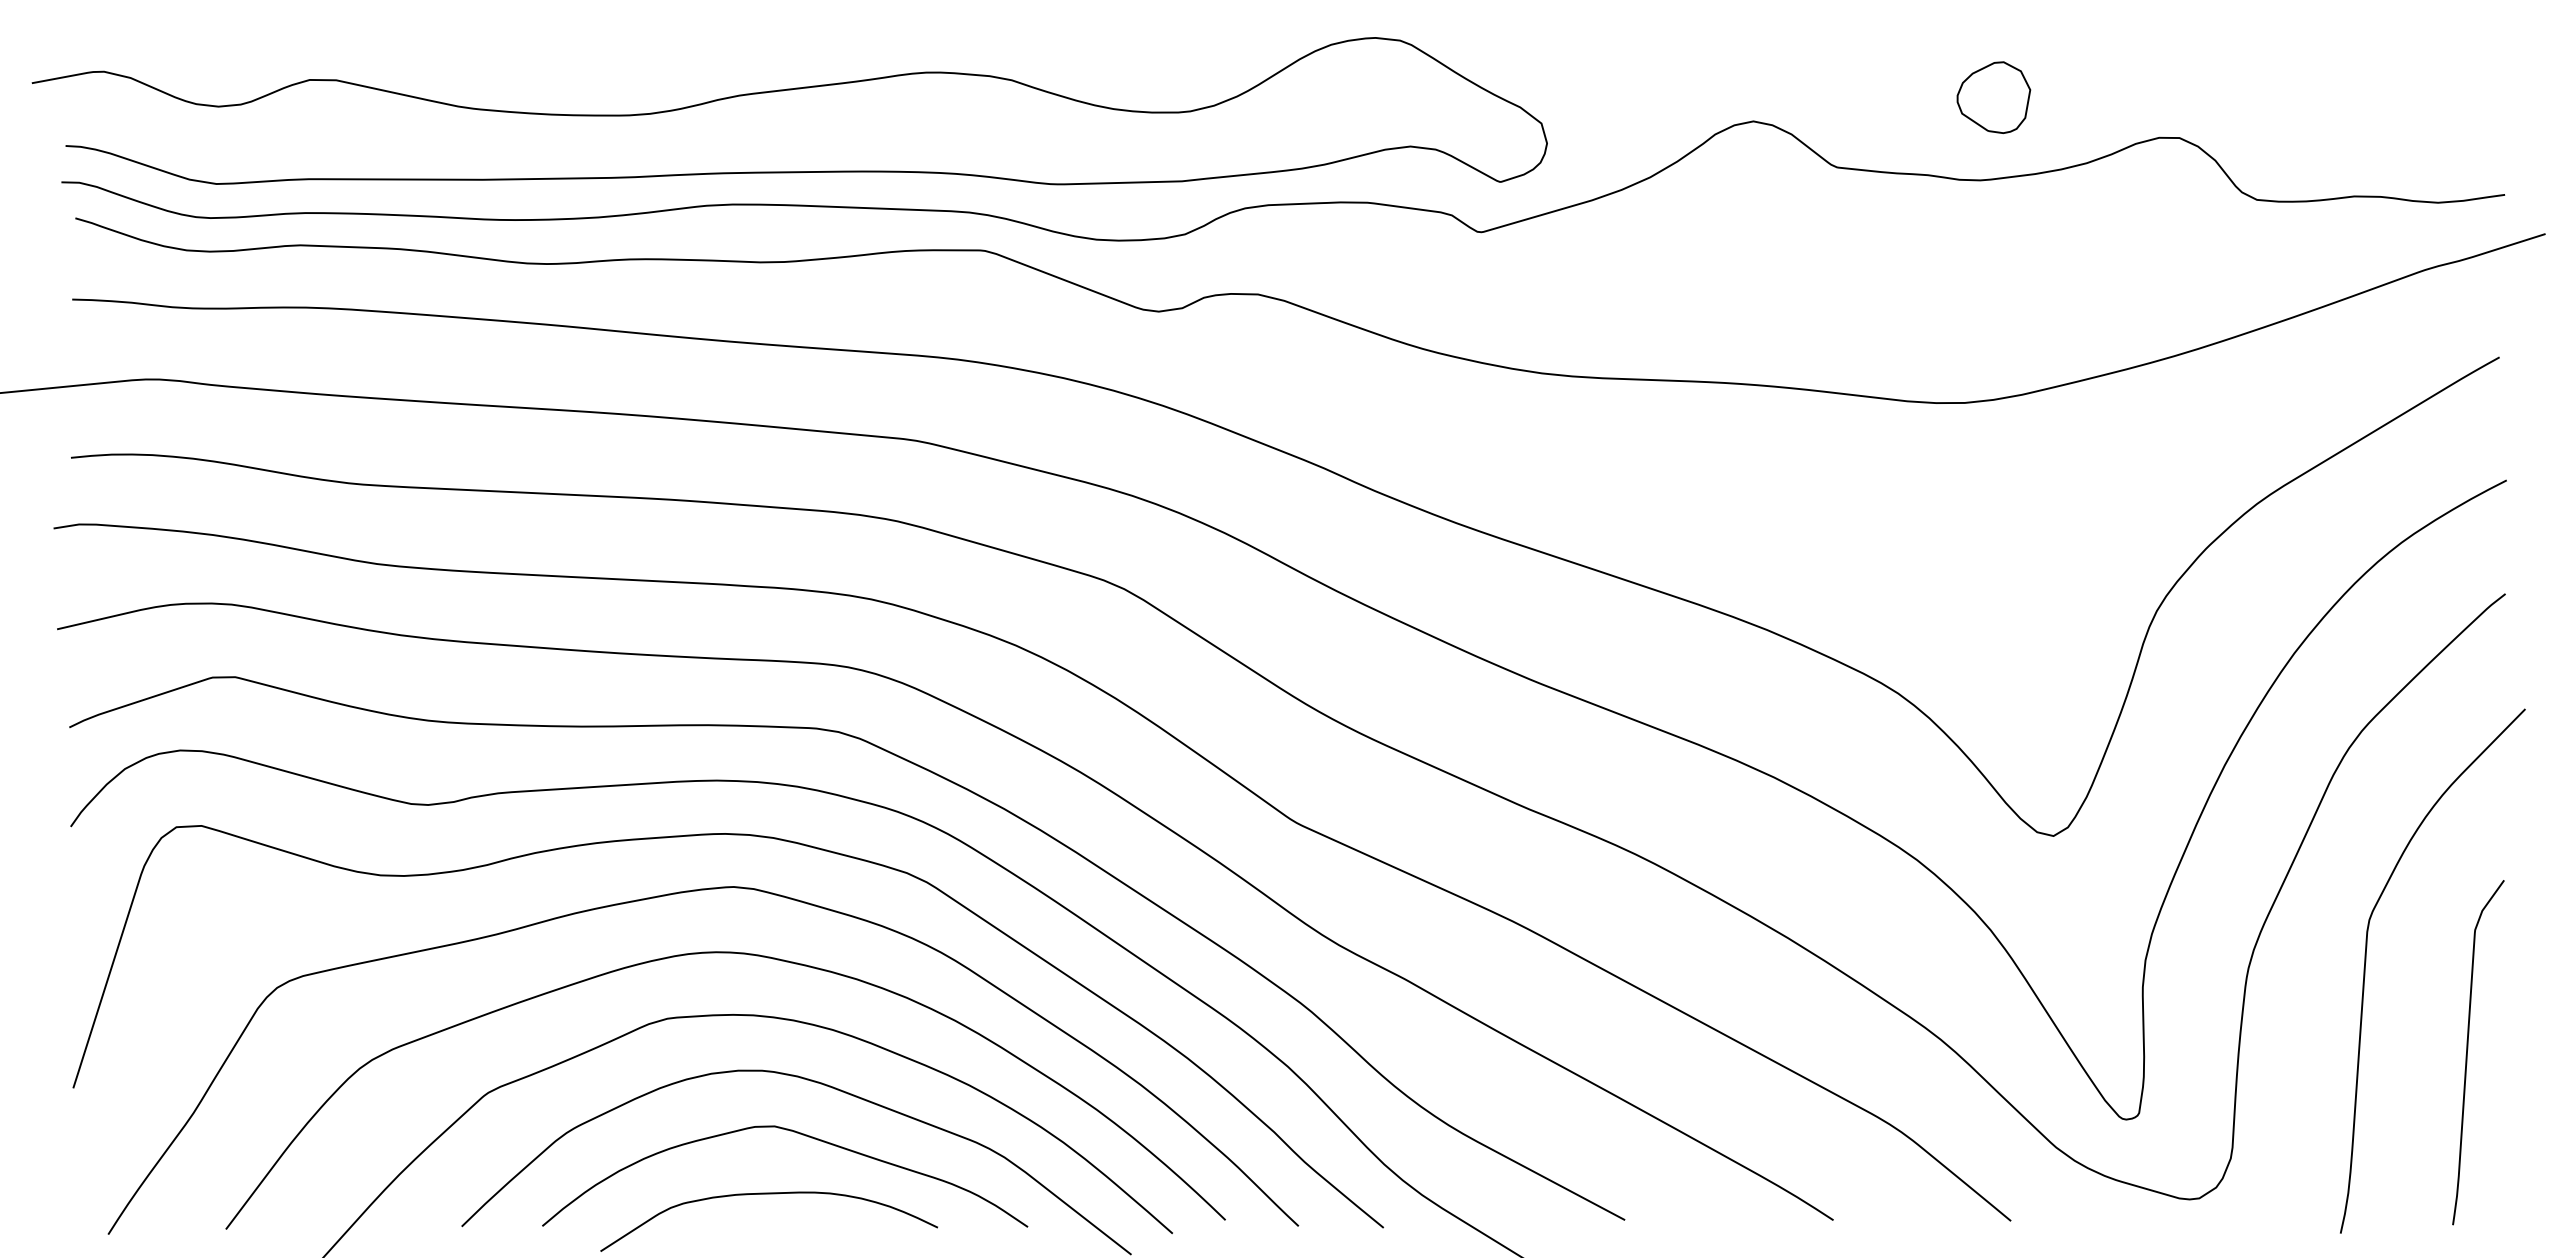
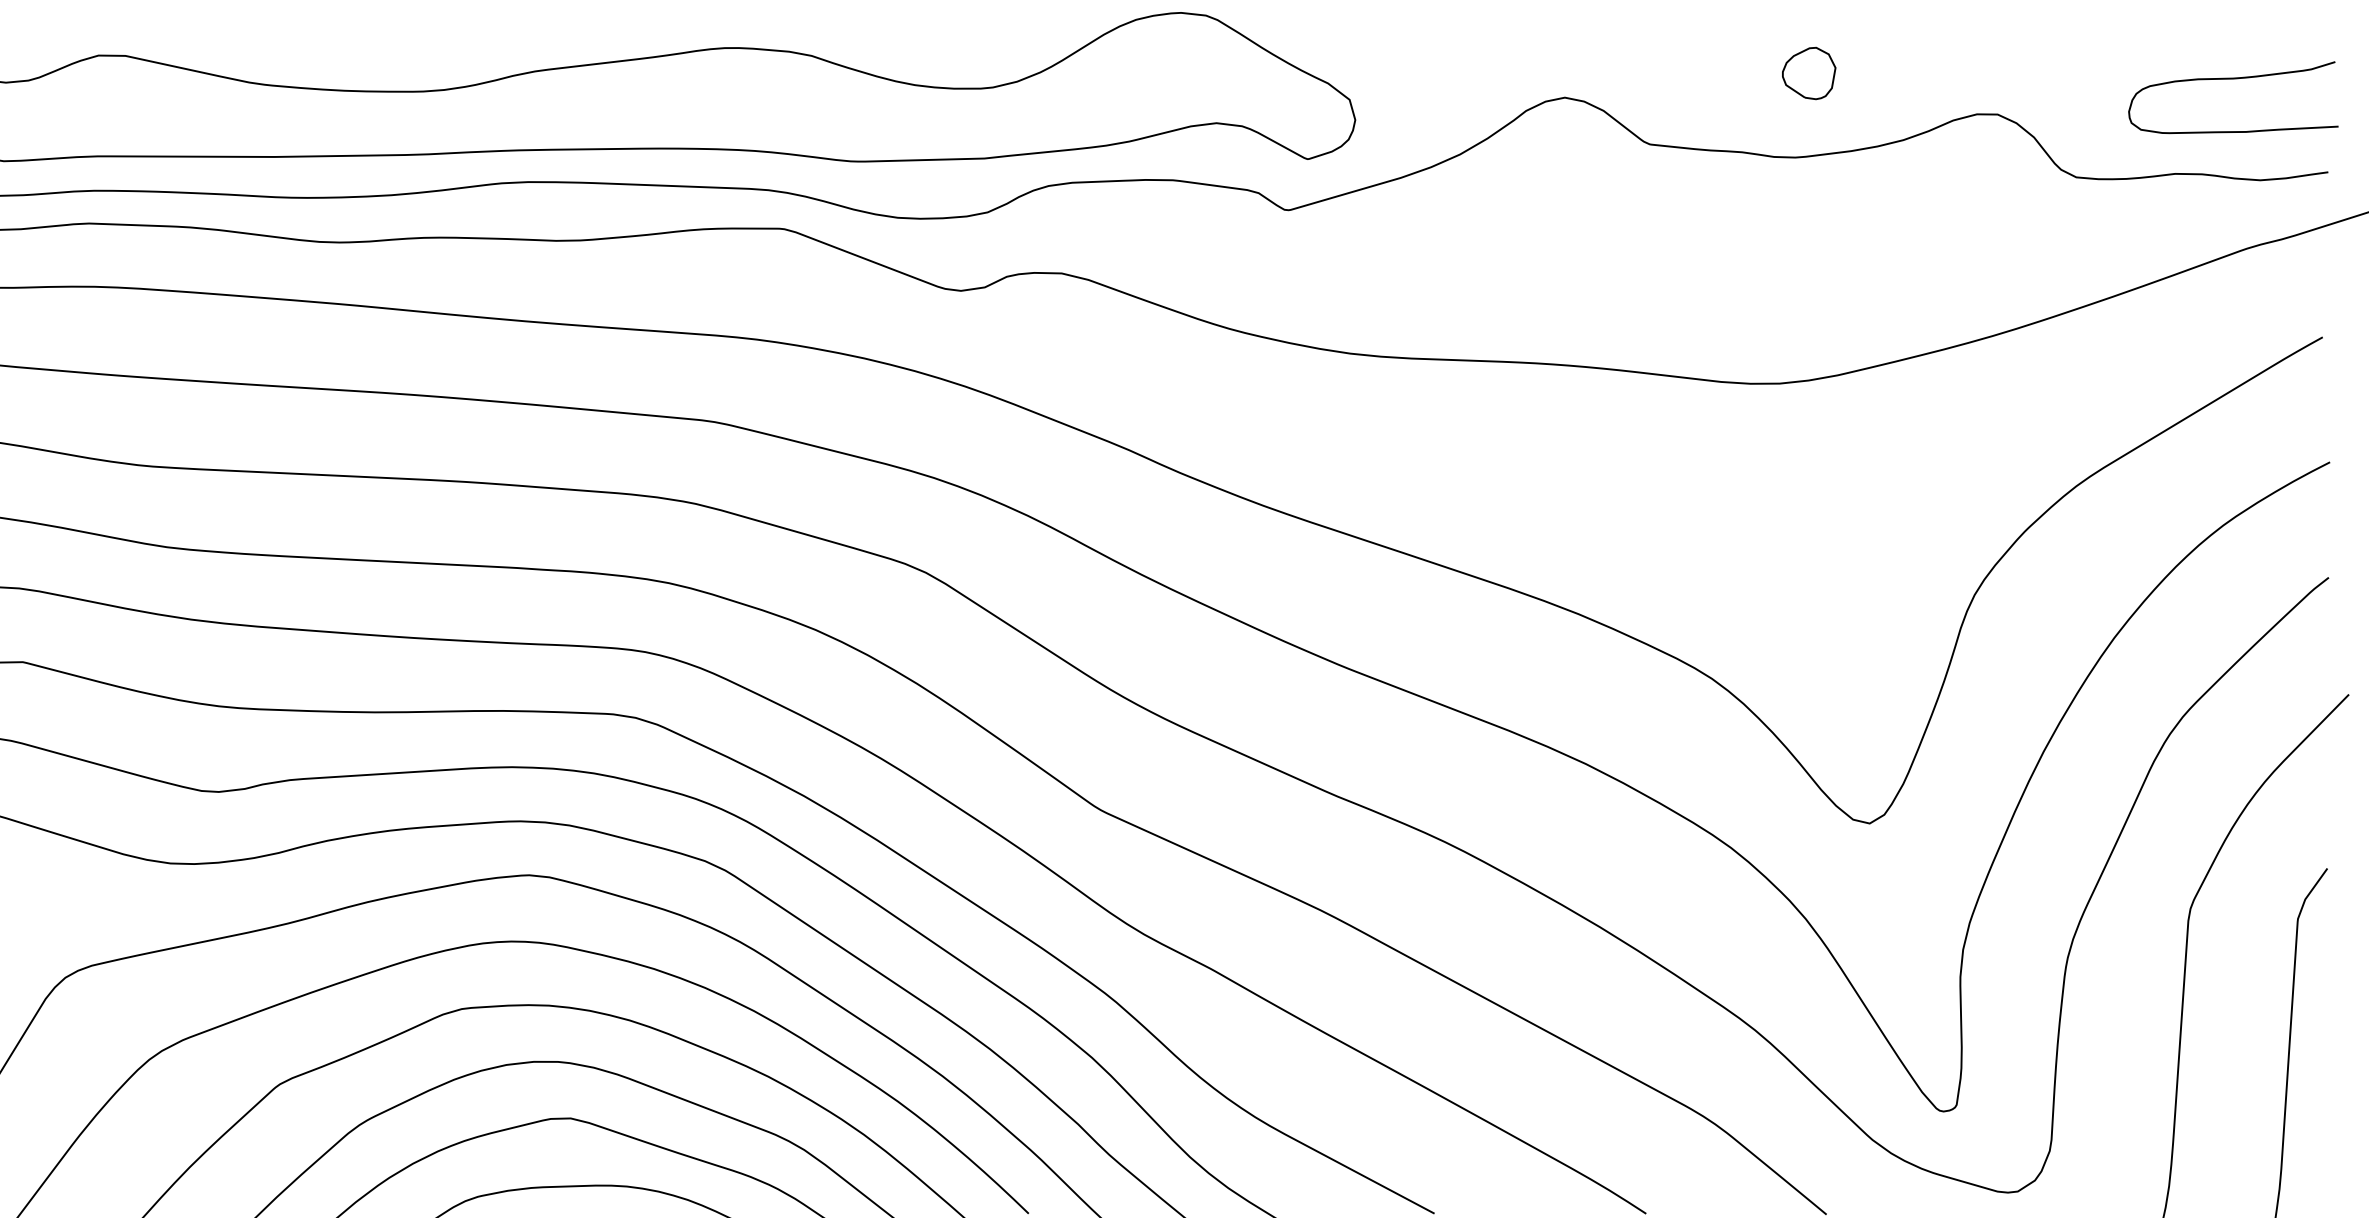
part: (1993, 97) -> (1808, 73), size x0.71
curve: (2411, 103) -> (2233, 79), added

